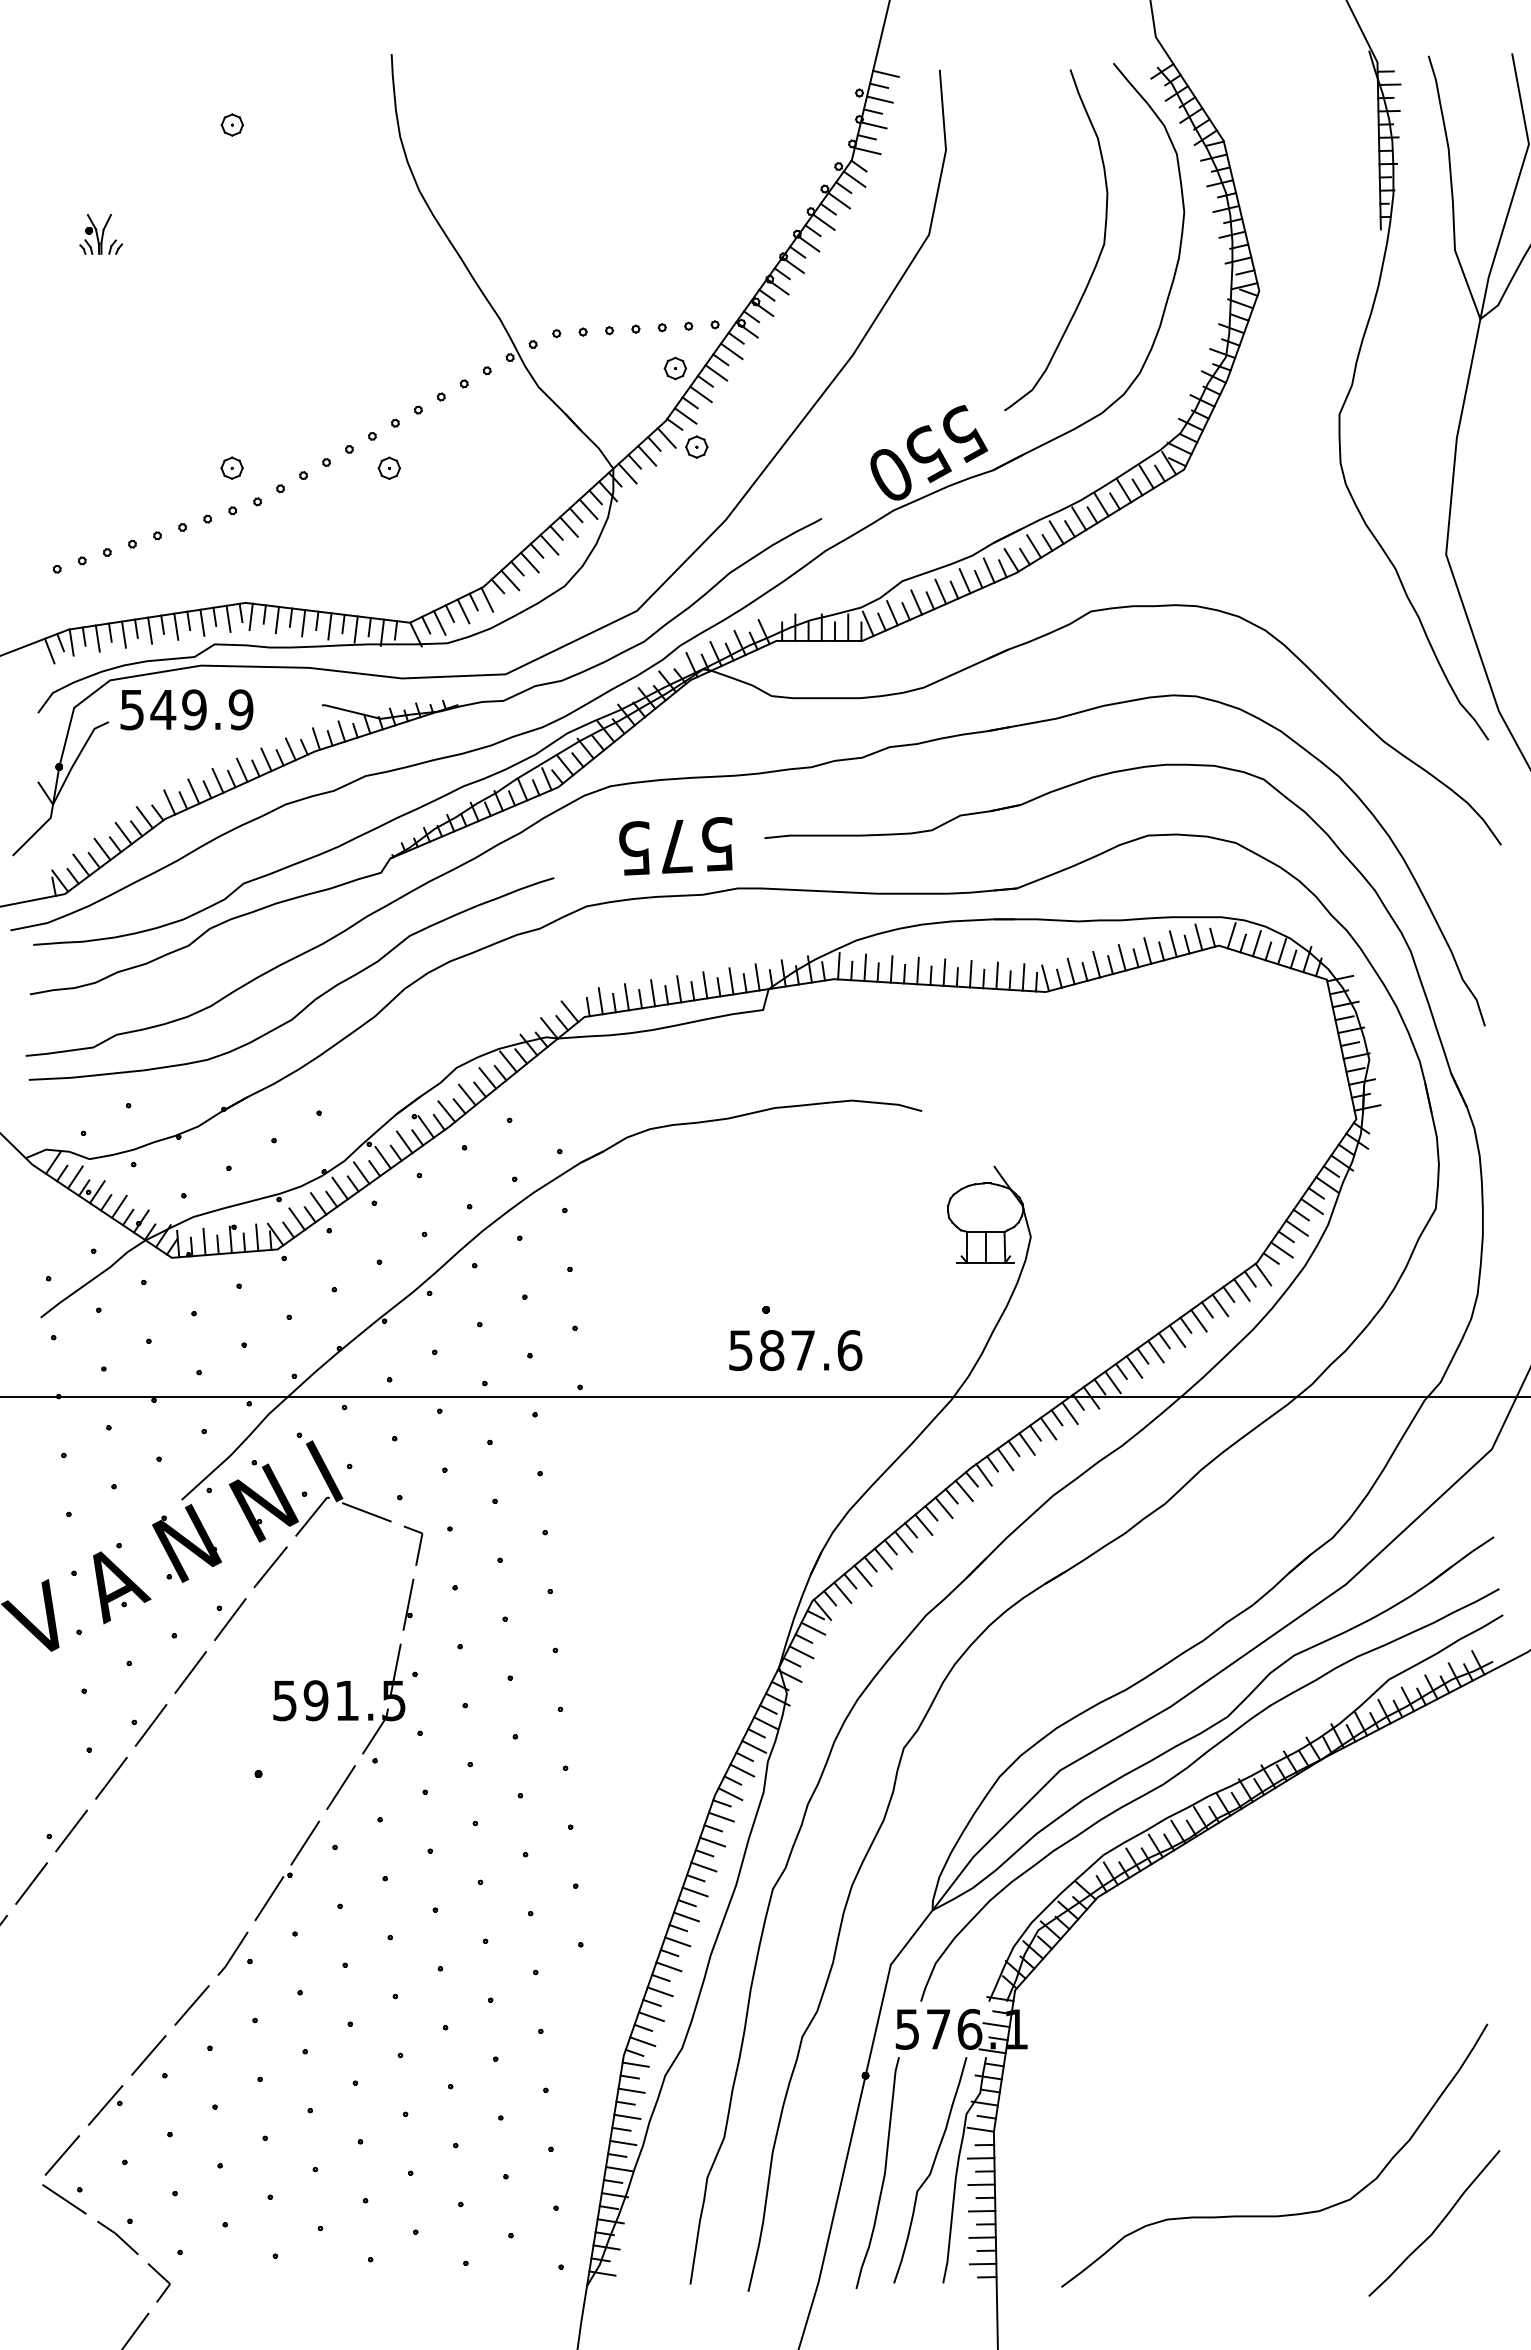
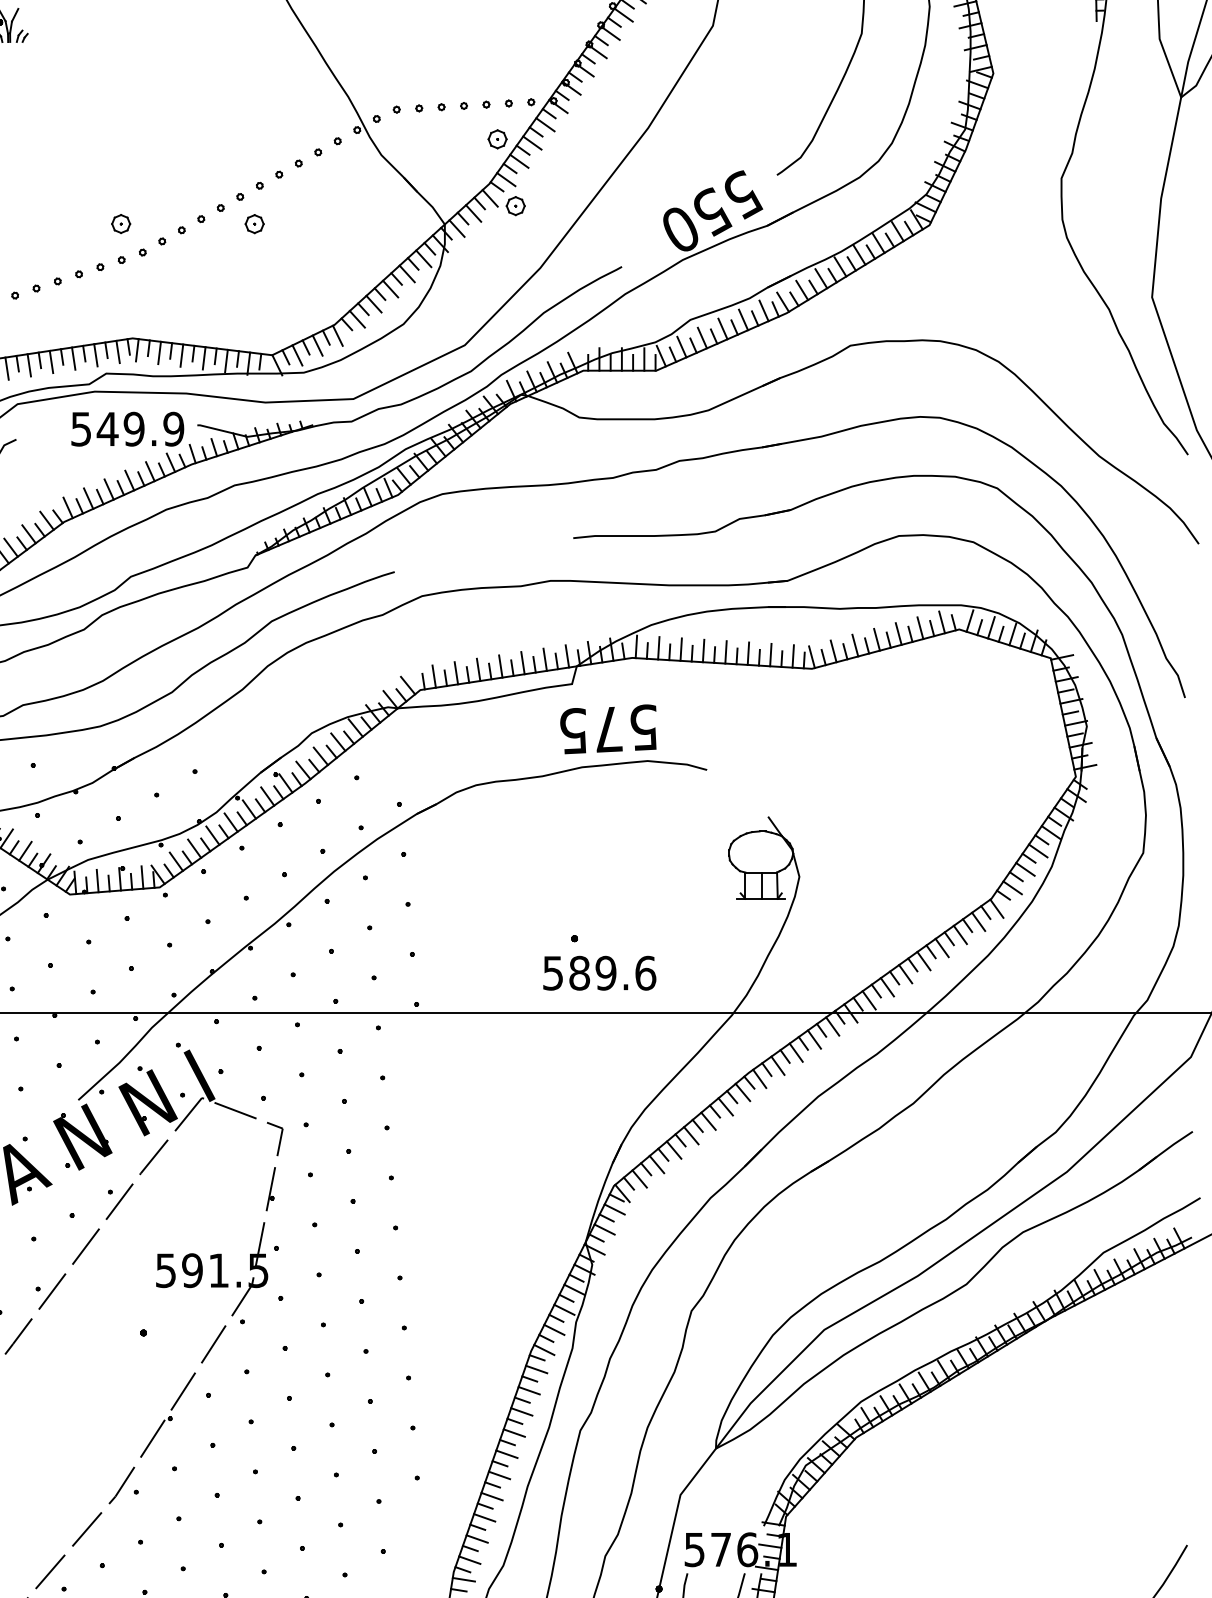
text: (186, 709) -> (127, 428), moved
text: (675, 846) -> (608, 729), moved
text: (802, 1350) -> (605, 973), 587.6 -> 589.6
curve: (1188, 1768) -> (933, 1328), removed

